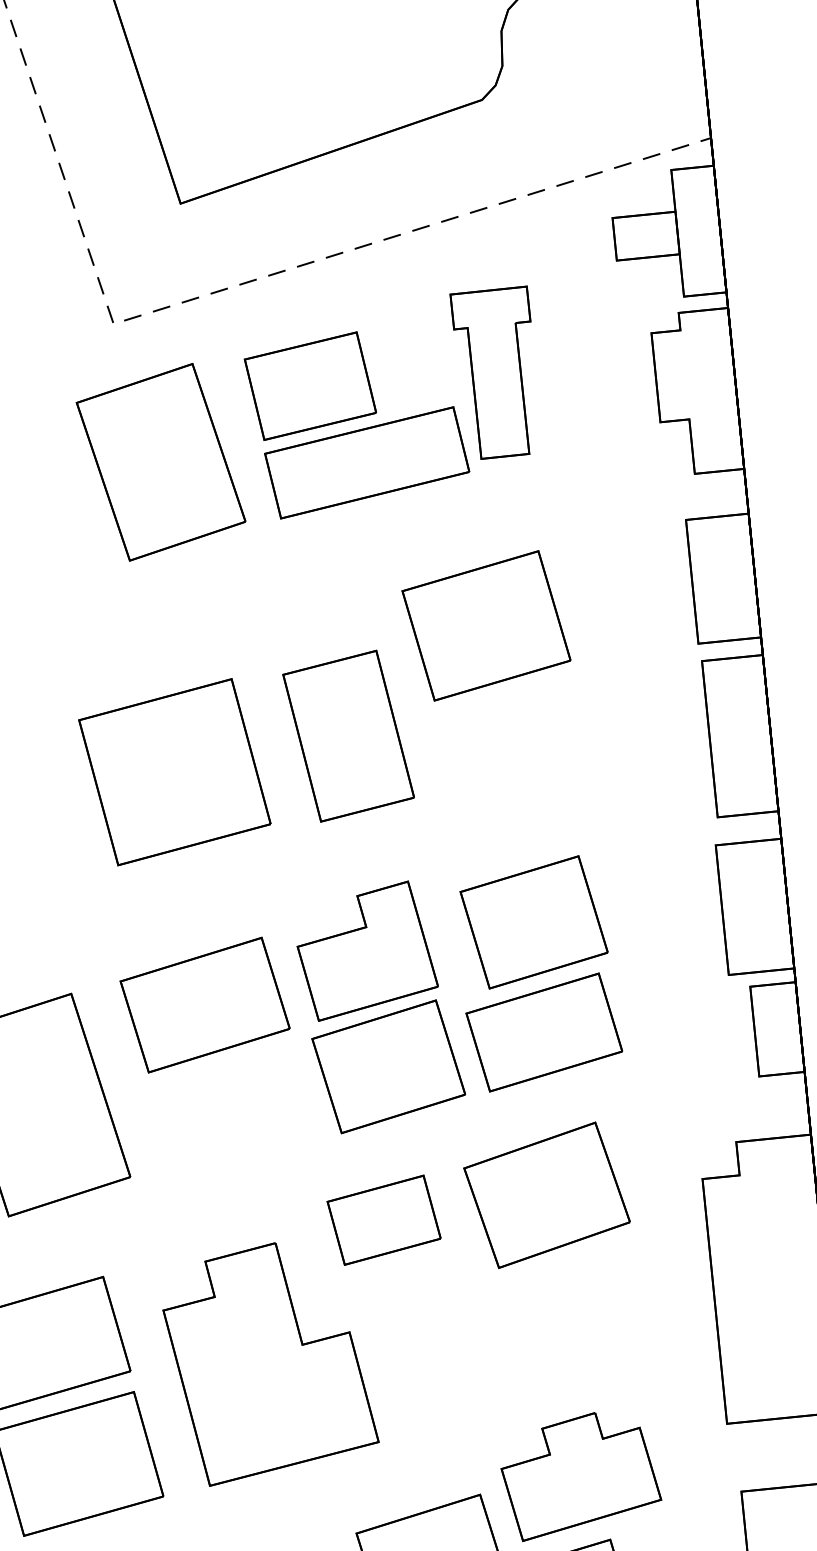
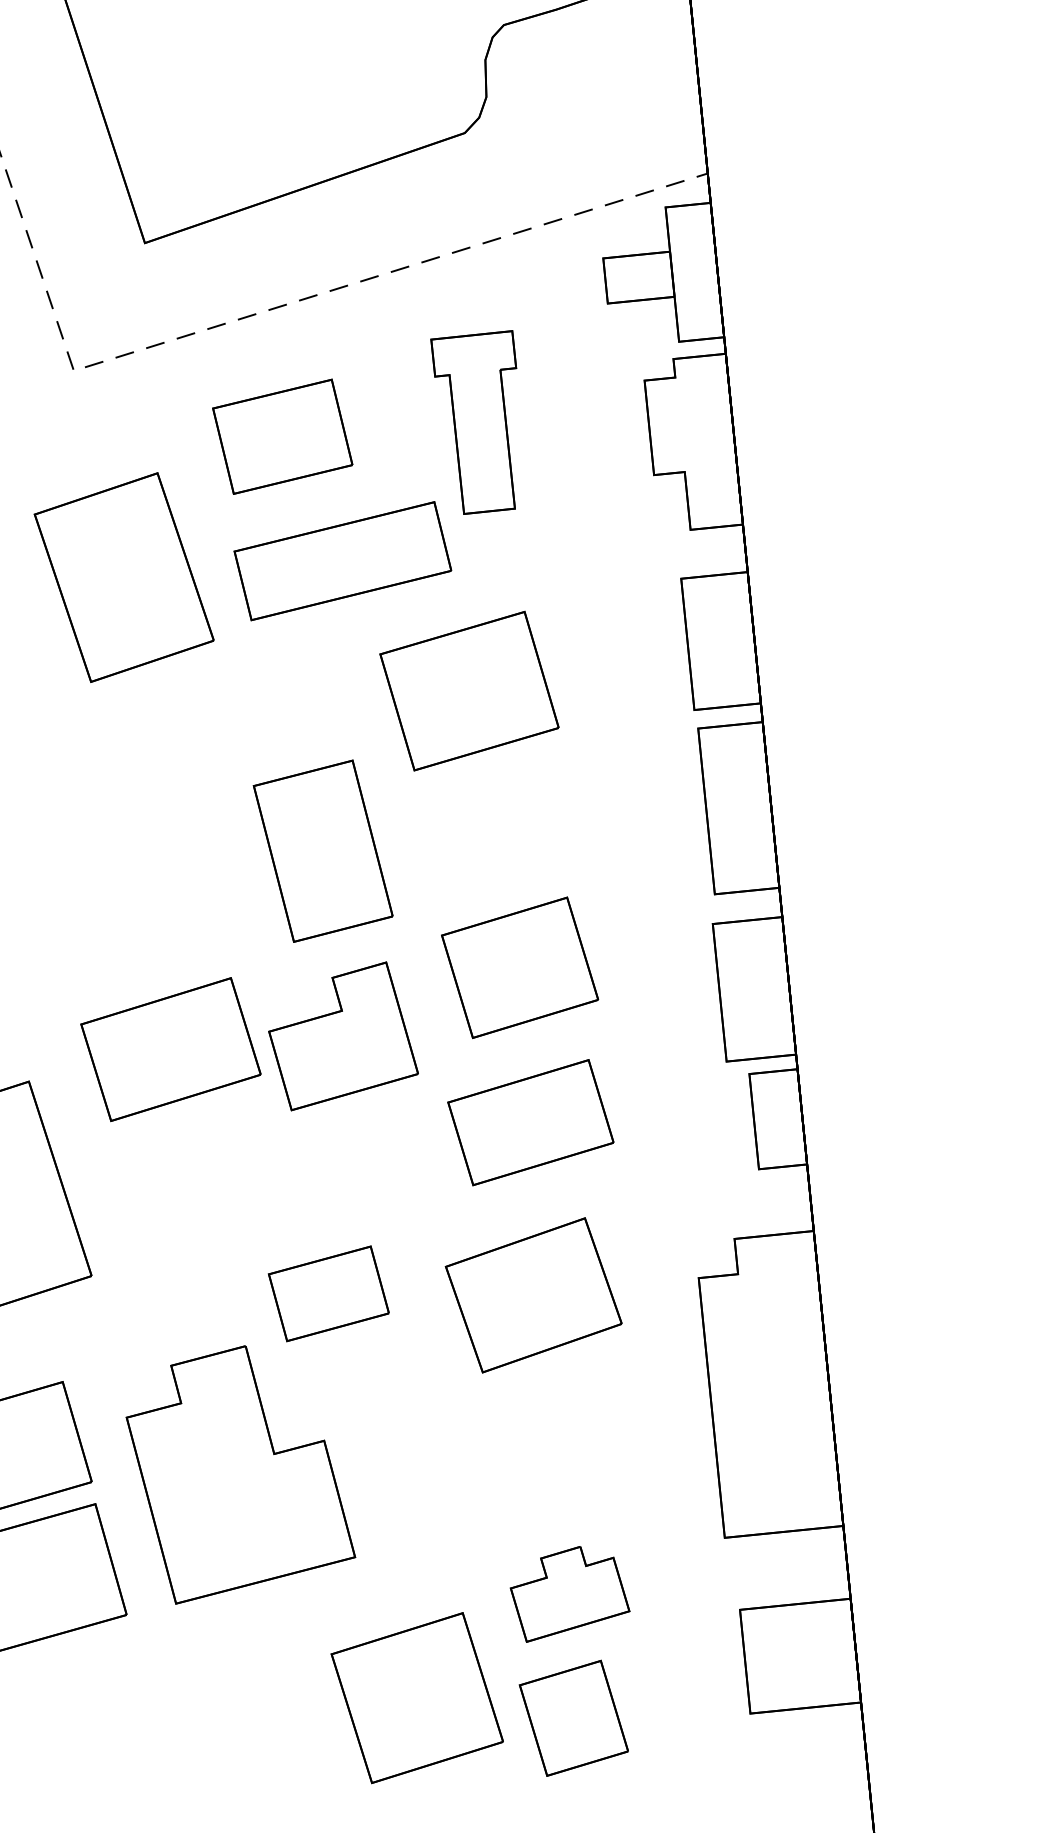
part: (160, 462) -> (123, 577), moved
part: (366, 463) -> (342, 561), moved
part: (347, 735) -> (322, 850), moved
part: (174, 772) -> (138, 846), removed
part: (534, 922) -> (520, 967), moved
part: (204, 1005) -> (170, 1049), moved
part: (388, 1066) -> (365, 1158), removed
part: (383, 1219) -> (328, 1293), moved
part: (580, 1477) -> (569, 1594), size x0.7

